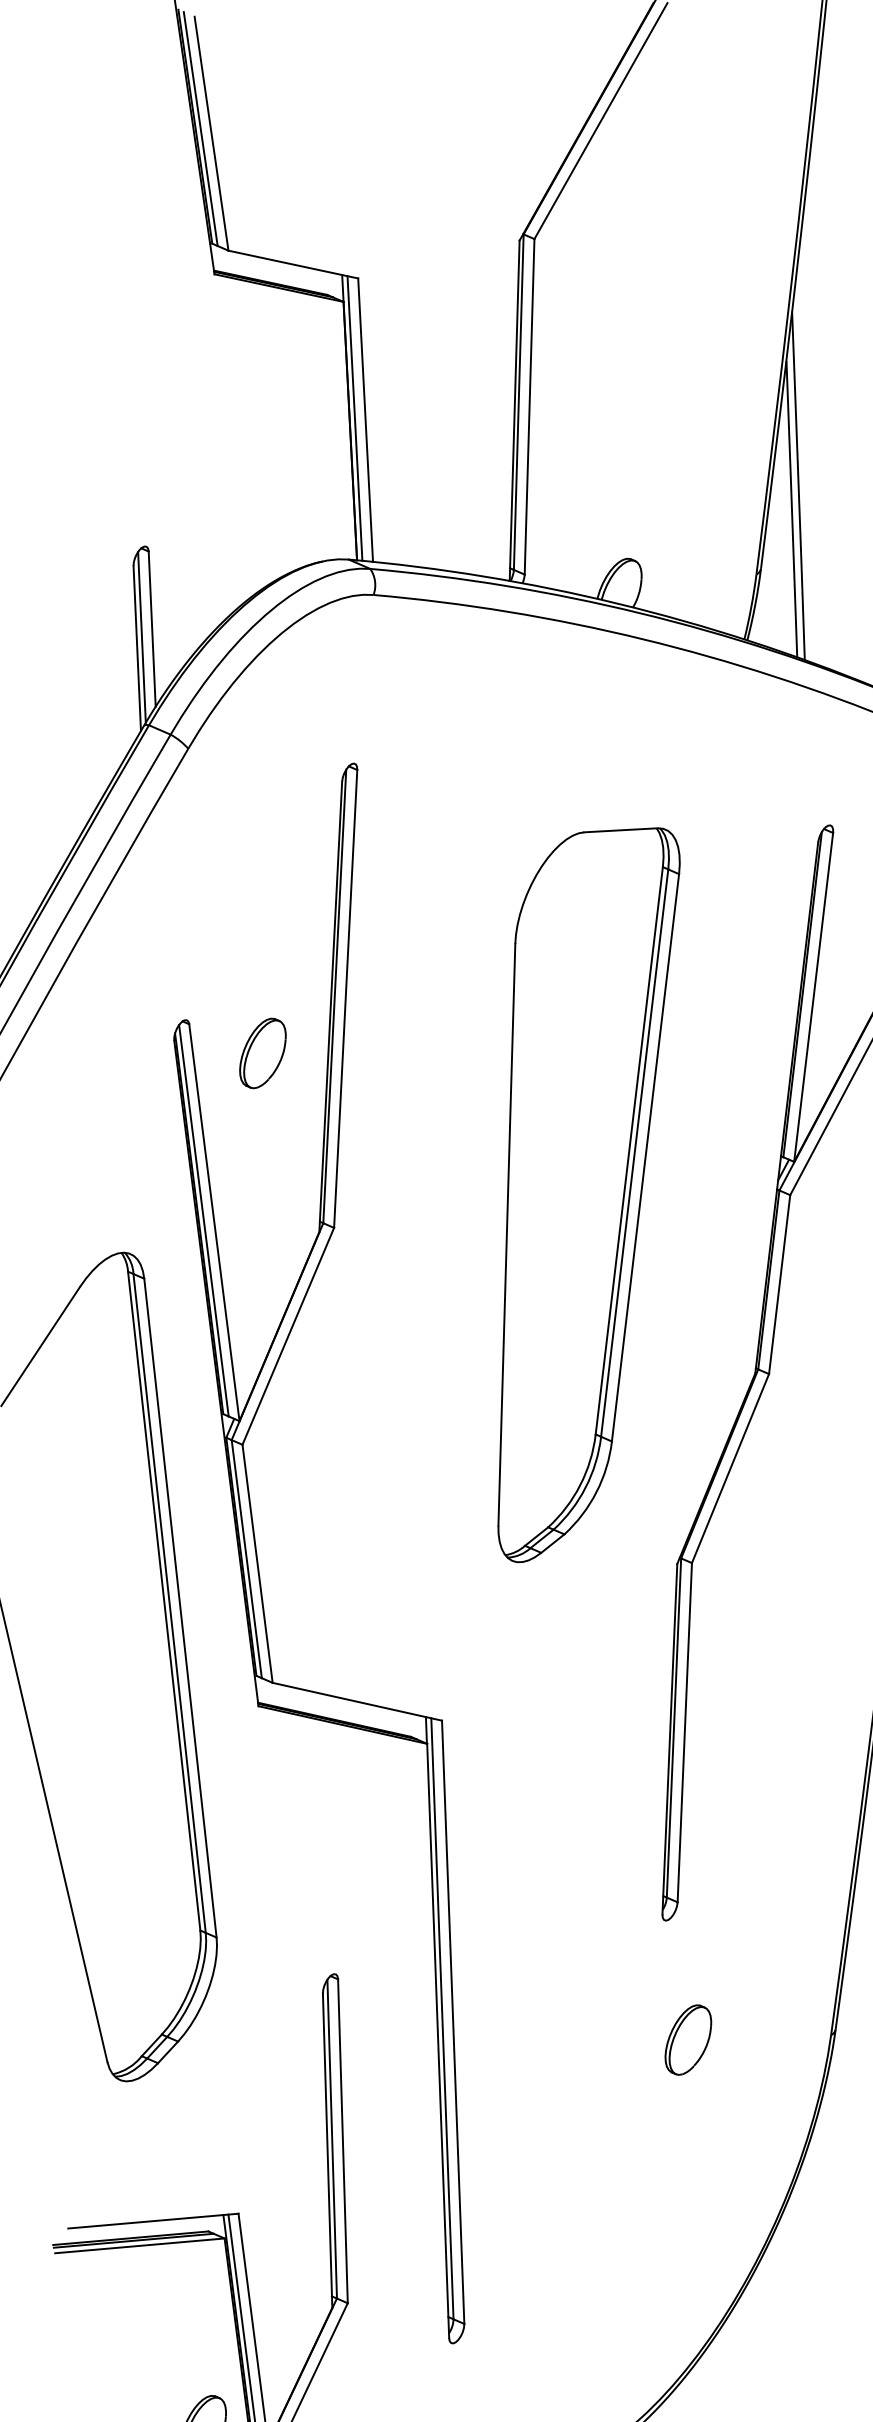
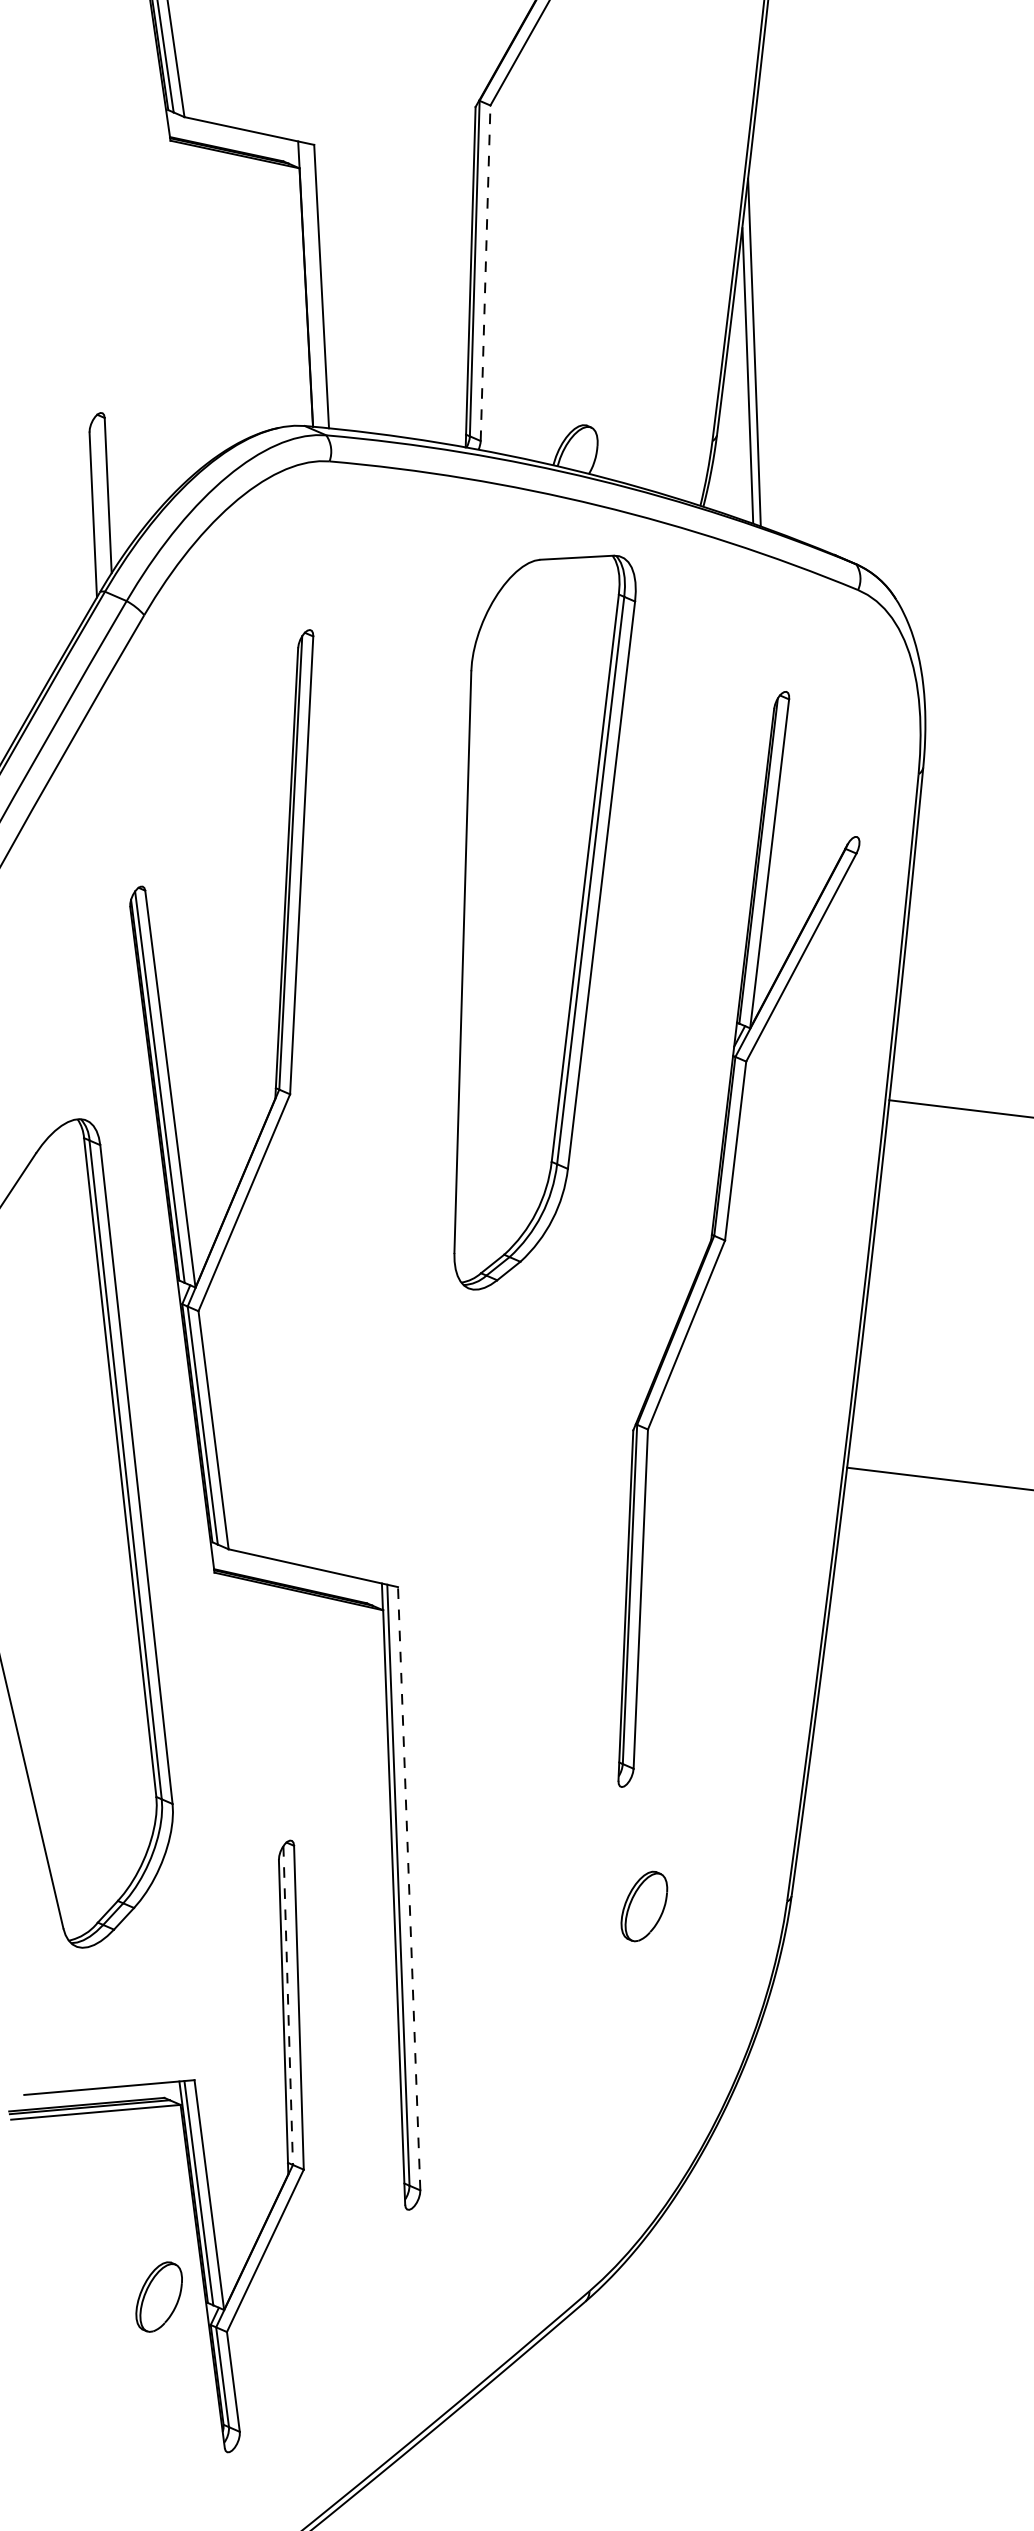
line: (529, 407) -> (485, 273), solid -> dashed
line: (354, 418) -> (310, 284), removed
line: (141, 637) -> (97, 503), removed
part: (262, 1053) -> (218, 919), removed
part: (588, 1195) -> (544, 922), moved
line: (453, 2022) -> (409, 1888), solid -> dashed
line: (332, 2139) -> (288, 2005), solid -> dashed

